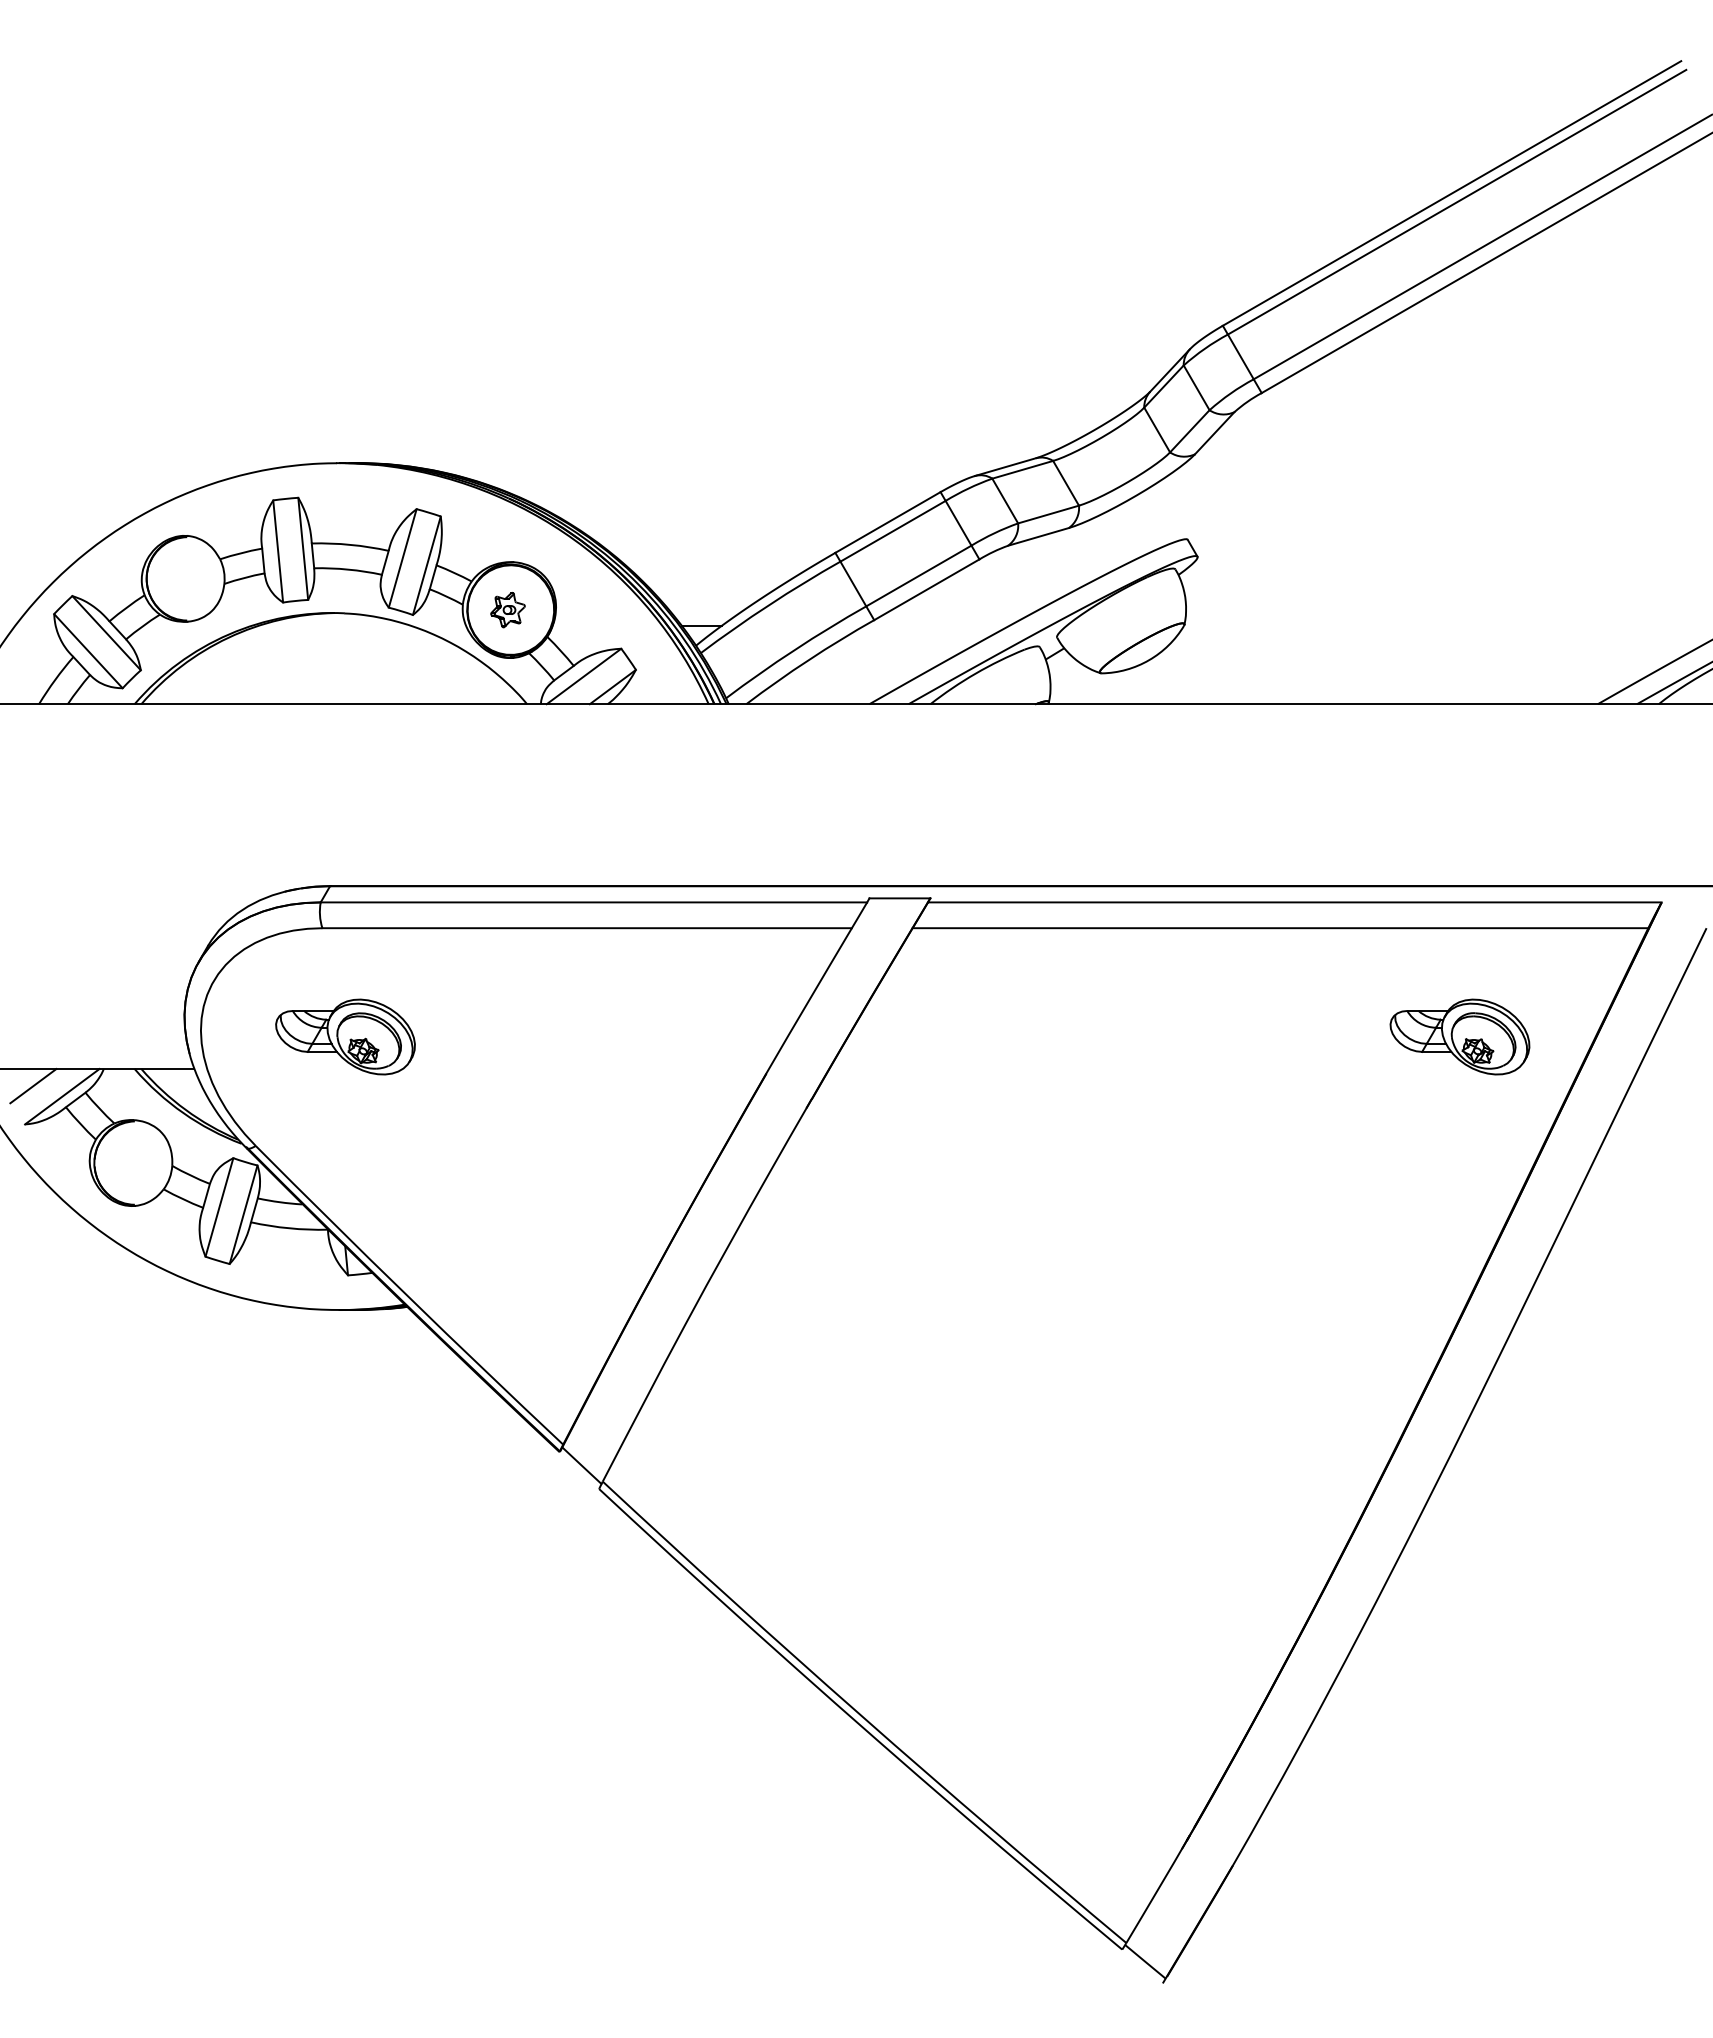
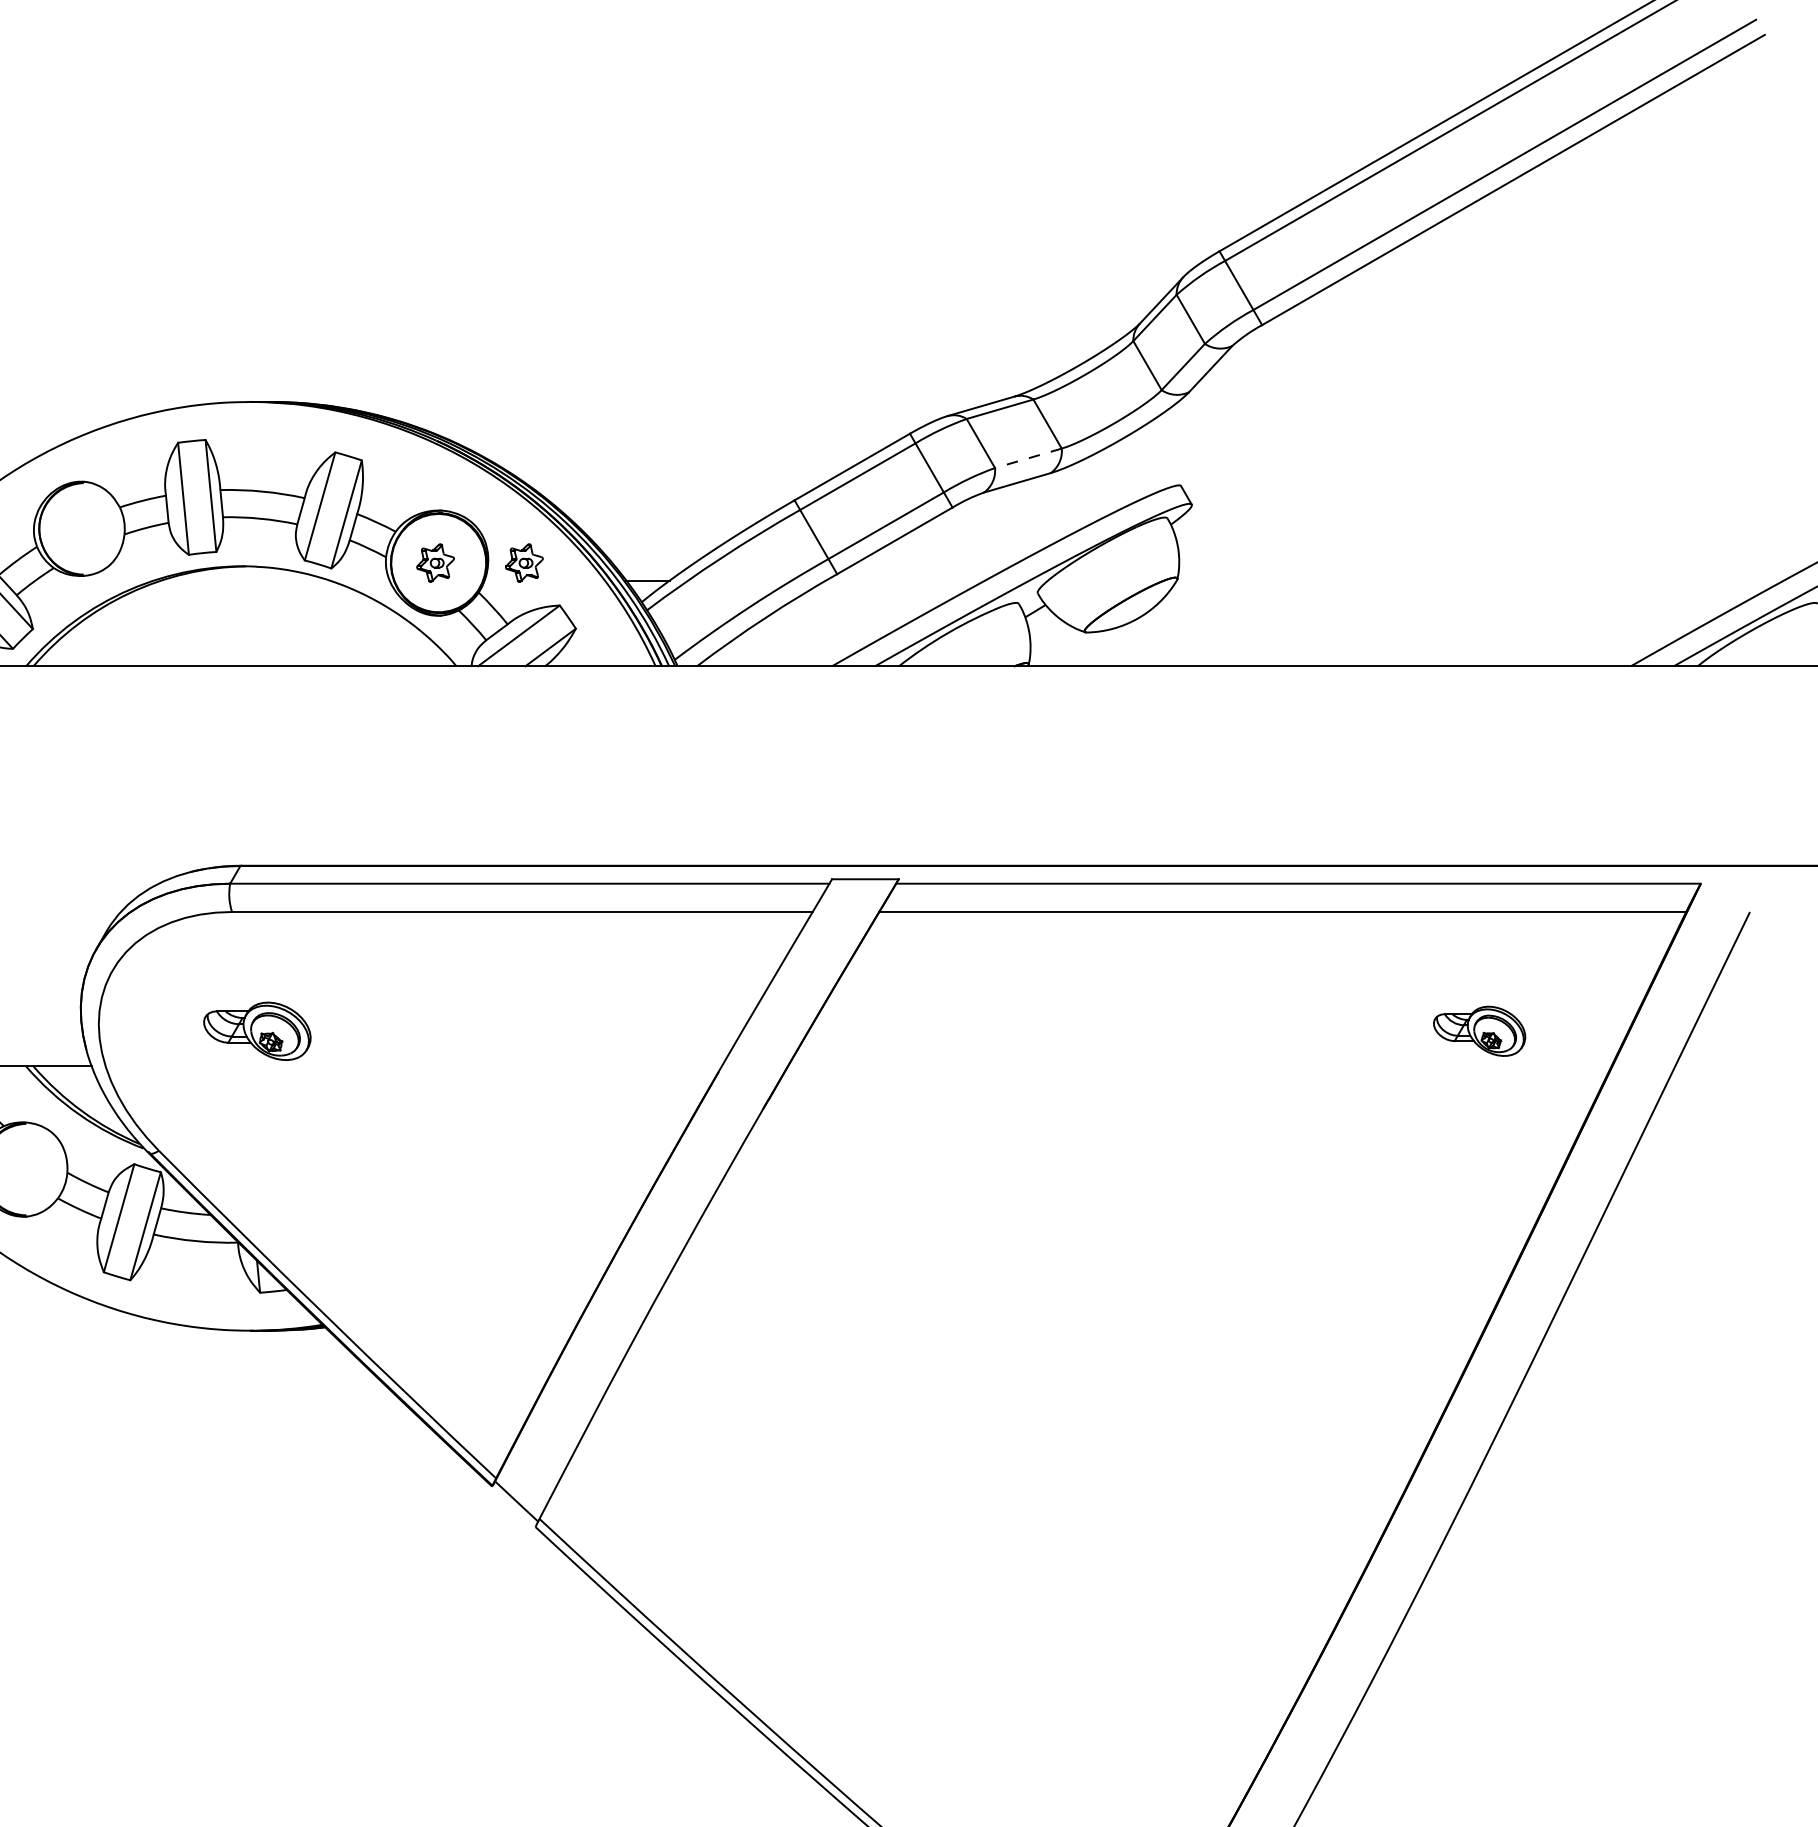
line: (1048, 514) -> (1028, 458), solid -> dashed
part: (588, 610) -> (523, 563), added
part: (345, 1036) -> (257, 1030), size x0.7
part: (1459, 1036) -> (1479, 1030), size x0.6

